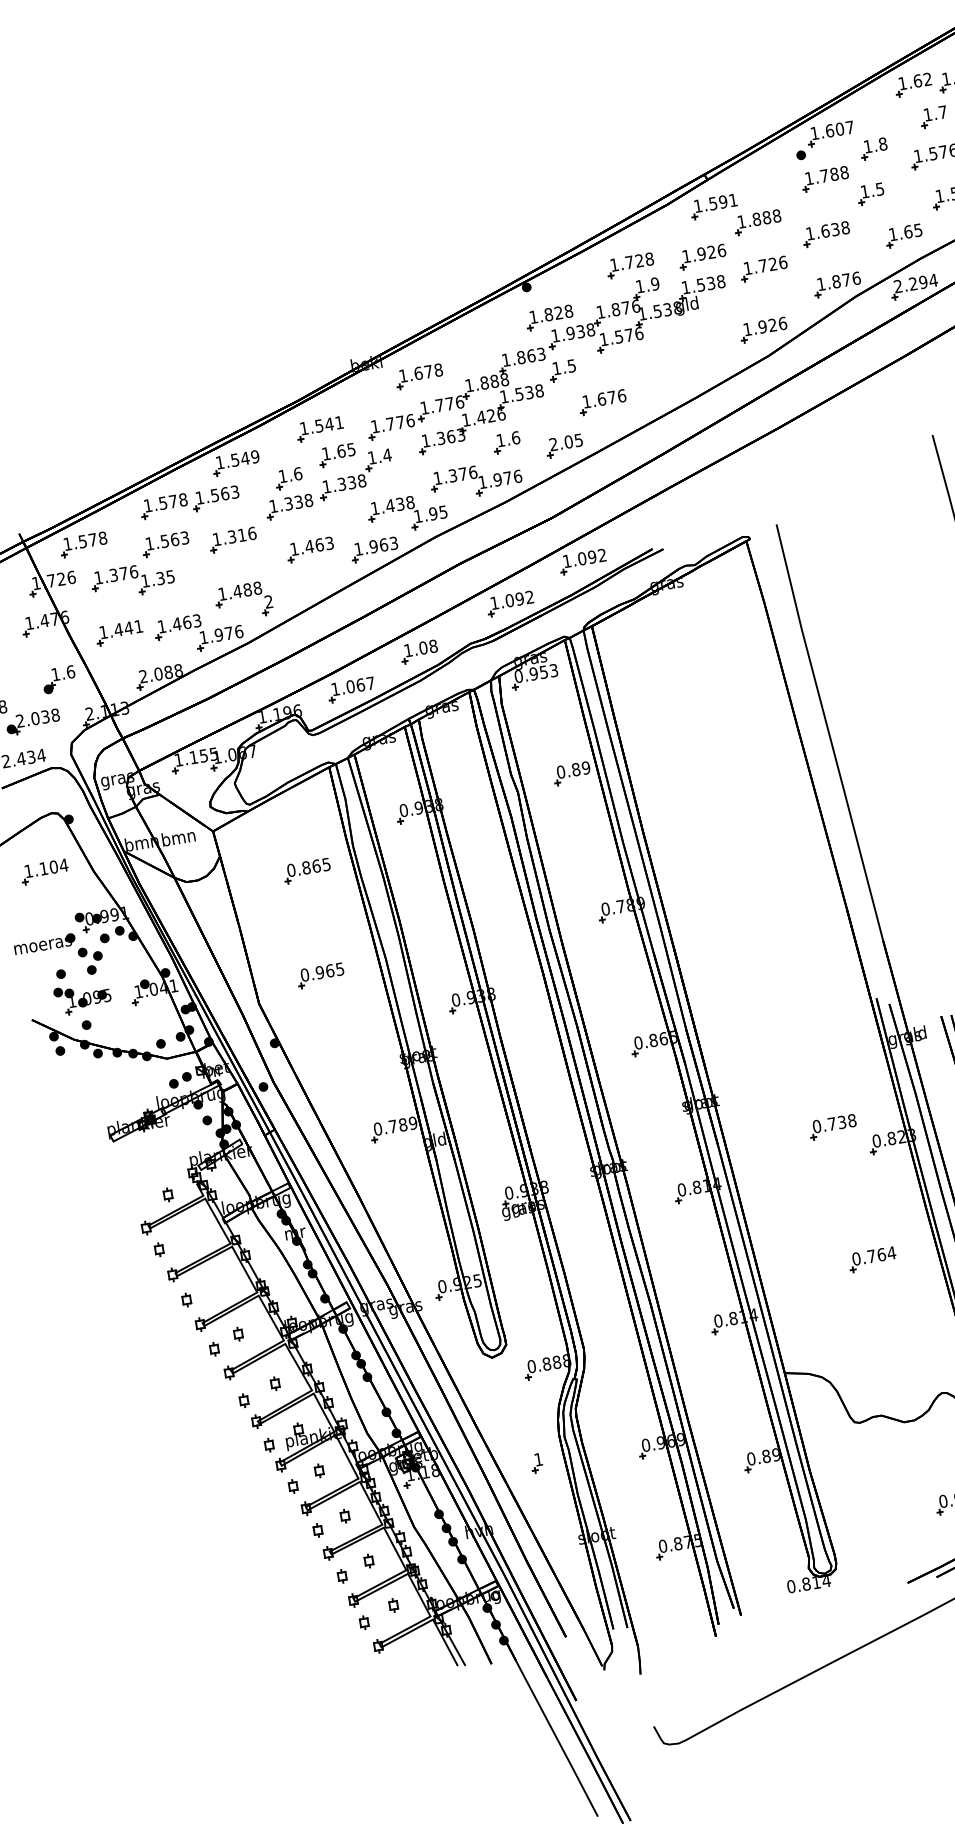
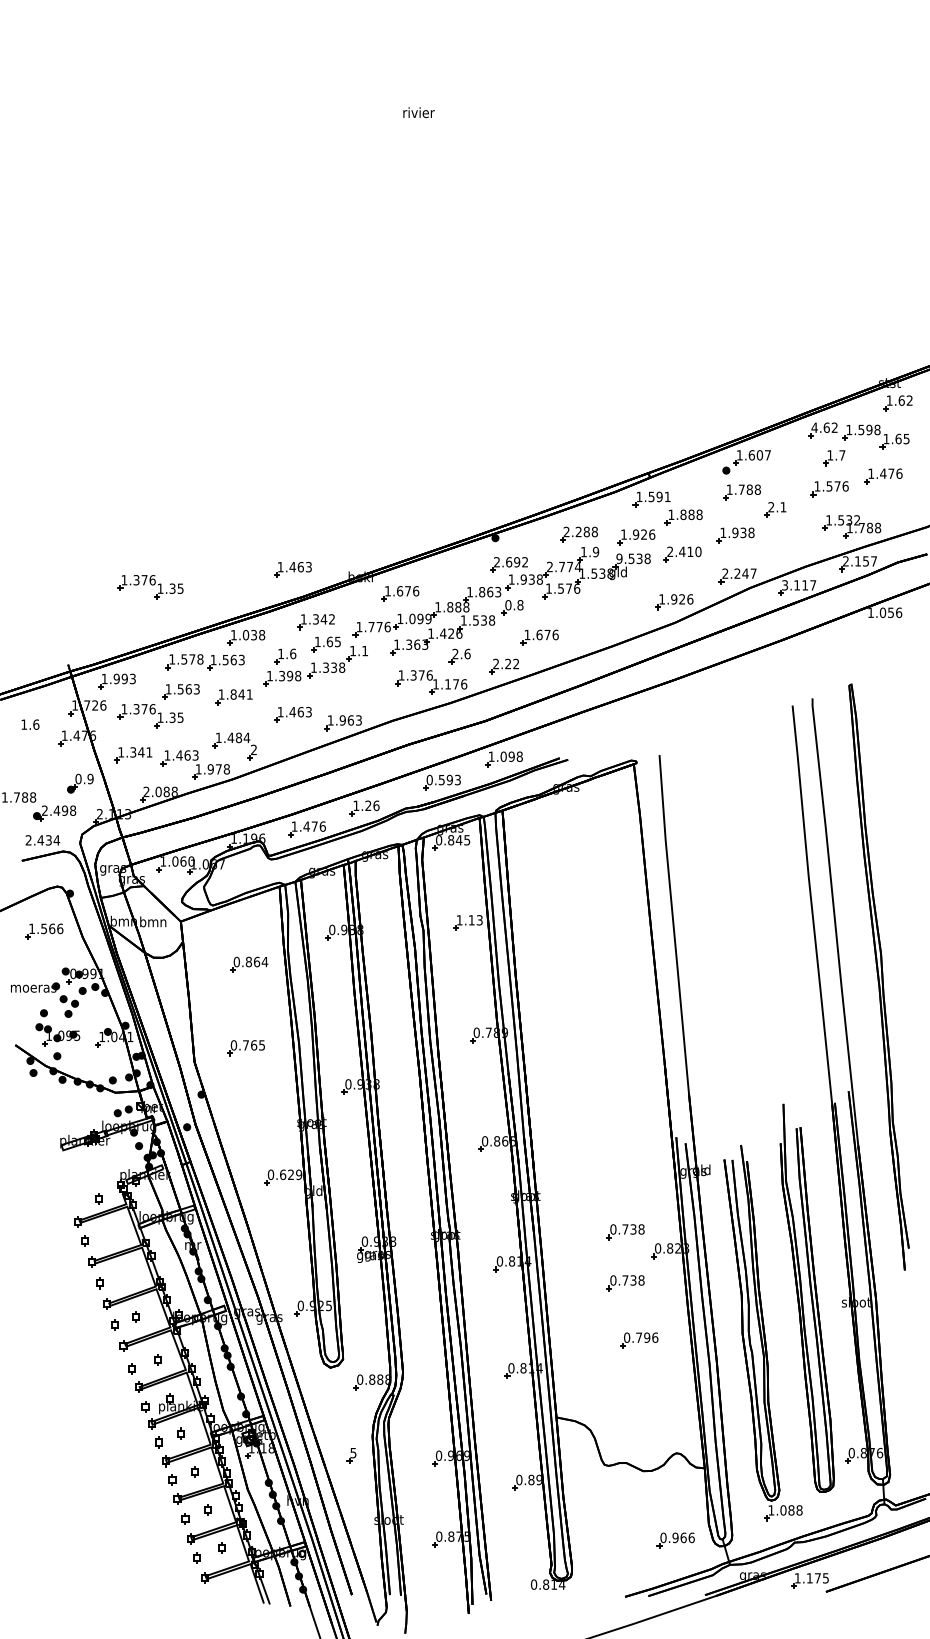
text: (902, 83) -> (814, 427), 1.62 -> 4.62
part: (873, 149) -> (783, 475), removed
text: (872, 190) -> (777, 507), 1.5 -> 2.1
text: (825, 230) -> (735, 532), 1.638 -> 1.938
part: (903, 235) -> (795, 546), removed
text: (626, 262) -> (576, 531), 1.728 -> 2.288
text: (765, 264) -> (684, 551), 1.726 -> 2.410
text: (838, 281) -> (739, 573), 1.876 -> 2.247
text: (916, 283) -> (799, 585), 2.294 -> 3.117
text: (685, 287) -> (619, 558), 1.538 -> 9.538
text: (618, 308) -> (564, 566), 1.876 -> 2.774
text: (551, 314) -> (511, 562), 1.828 -> 2.692
text: (564, 367) -> (514, 605), 1.5 -> 0.8
part: (279, 368) -> (292, 569), added
text: (439, 370) -> (416, 591), 1.678 -> 1.676
text: (449, 403) -> (420, 618), 1.776 -> 1.099
part: (106, 420) -> (150, 587), added
text: (328, 424) -> (323, 619), 1.541 -> 1.342
text: (500, 439) -> (455, 653), 1.6 -> 2.6
text: (573, 440) -> (512, 663), 2.05 -> 2.22
text: (386, 456) -> (364, 651), 1.4 -> 1.1
text: (244, 457) -> (253, 634), 1.549 -> 1.038
text: (498, 479) -> (448, 684), 1.976 -> 1.176
text: (299, 502) -> (290, 676), 1.338 -> 1.398
part: (407, 514) -> (373, 699), removed
text: (241, 535) -> (241, 694), 1.316 -> 1.841
text: (92, 539) -> (124, 678), 1.578 -> 1.993
text: (601, 555) -> (519, 756), 1.092 -> 1.098
text: (256, 587) -> (246, 737), 1.488 -> 1.484
text: (511, 599) -> (443, 779), 1.092 -> 0.593
text: (118, 629) -> (133, 752), 1.441 -> 1.341
text: (238, 631) -> (226, 769), 1.976 -> 1.978
text: (428, 646) -> (372, 805), 1.08 -> 1.26
text: (63, 672) -> (84, 778), 1.6 -> 0.9
text: (543, 672) -> (458, 840), 0.953 -> 0.845
text: (360, 684) -> (314, 826), 1.067 -> 1.476
text: (39, 717) -> (60, 810), 2.038 -> 2.498
text: (203, 755) -> (183, 861), 1.155 -> 1.060
text: (573, 770) -> (469, 920), 0.89 -> 1.13
text: (326, 865) -> (264, 962), 0.865 -> 0.864
text: (54, 866) -> (52, 928), 1.104 -> 1.566
text: (319, 972) -> (245, 1045), 0.965 -> 0.765
text: (398, 1125) -> (287, 1174), 0.789 -> 0.629
part: (843, 1191) -> (625, 1283), added
text: (886, 1253) -> (651, 1337), 0.764 -> 0.796
text: (538, 1460) -> (353, 1453), 1 -> 5

